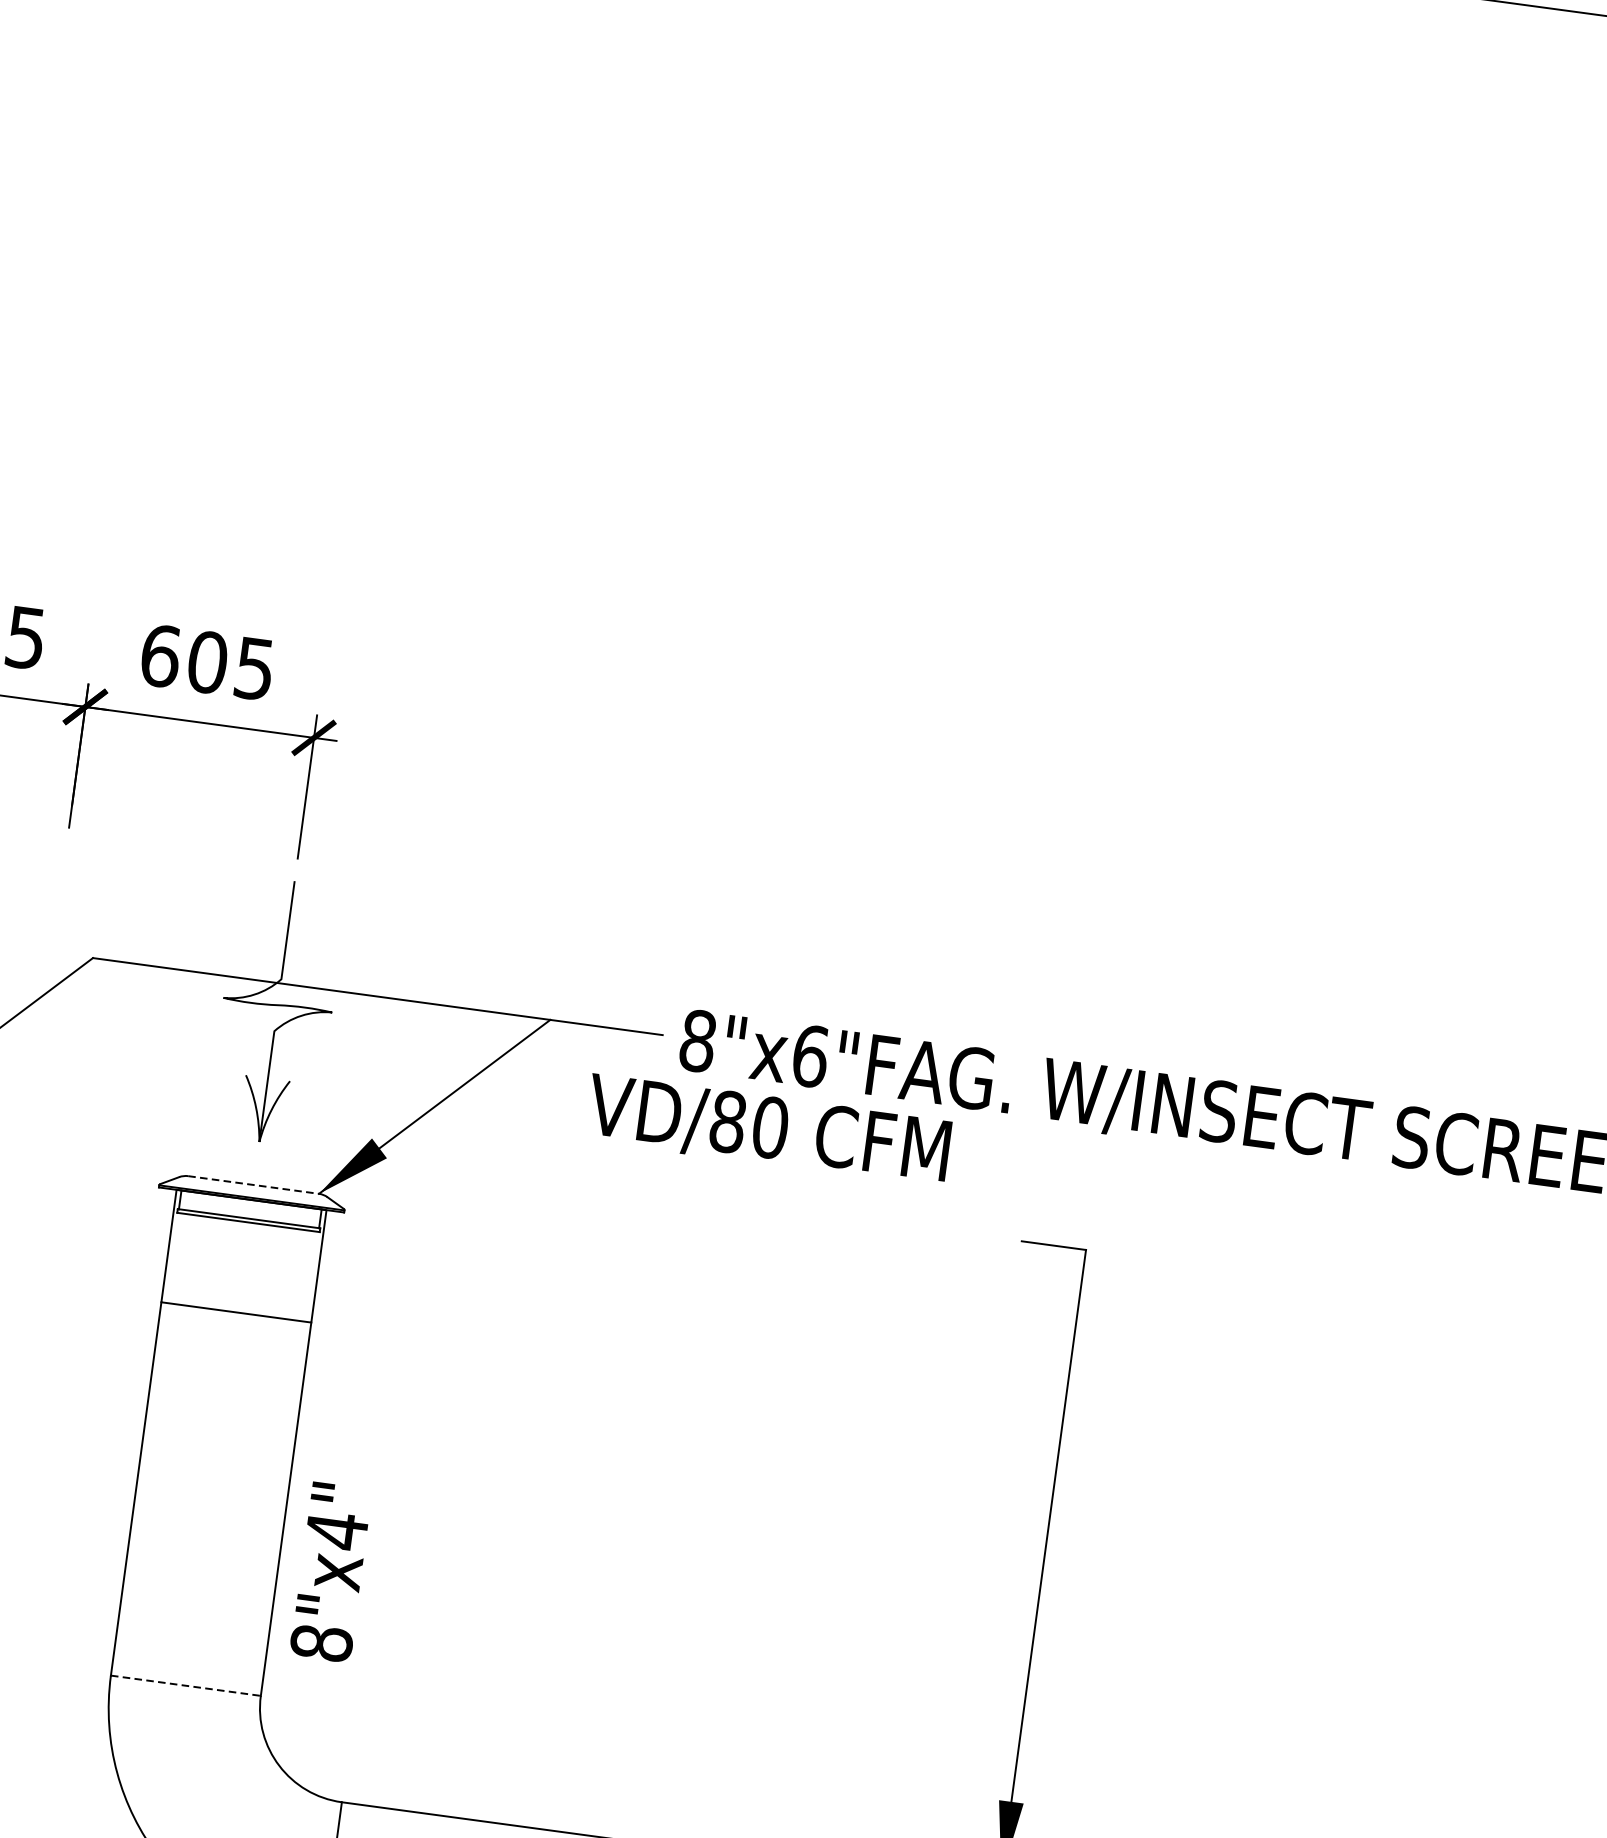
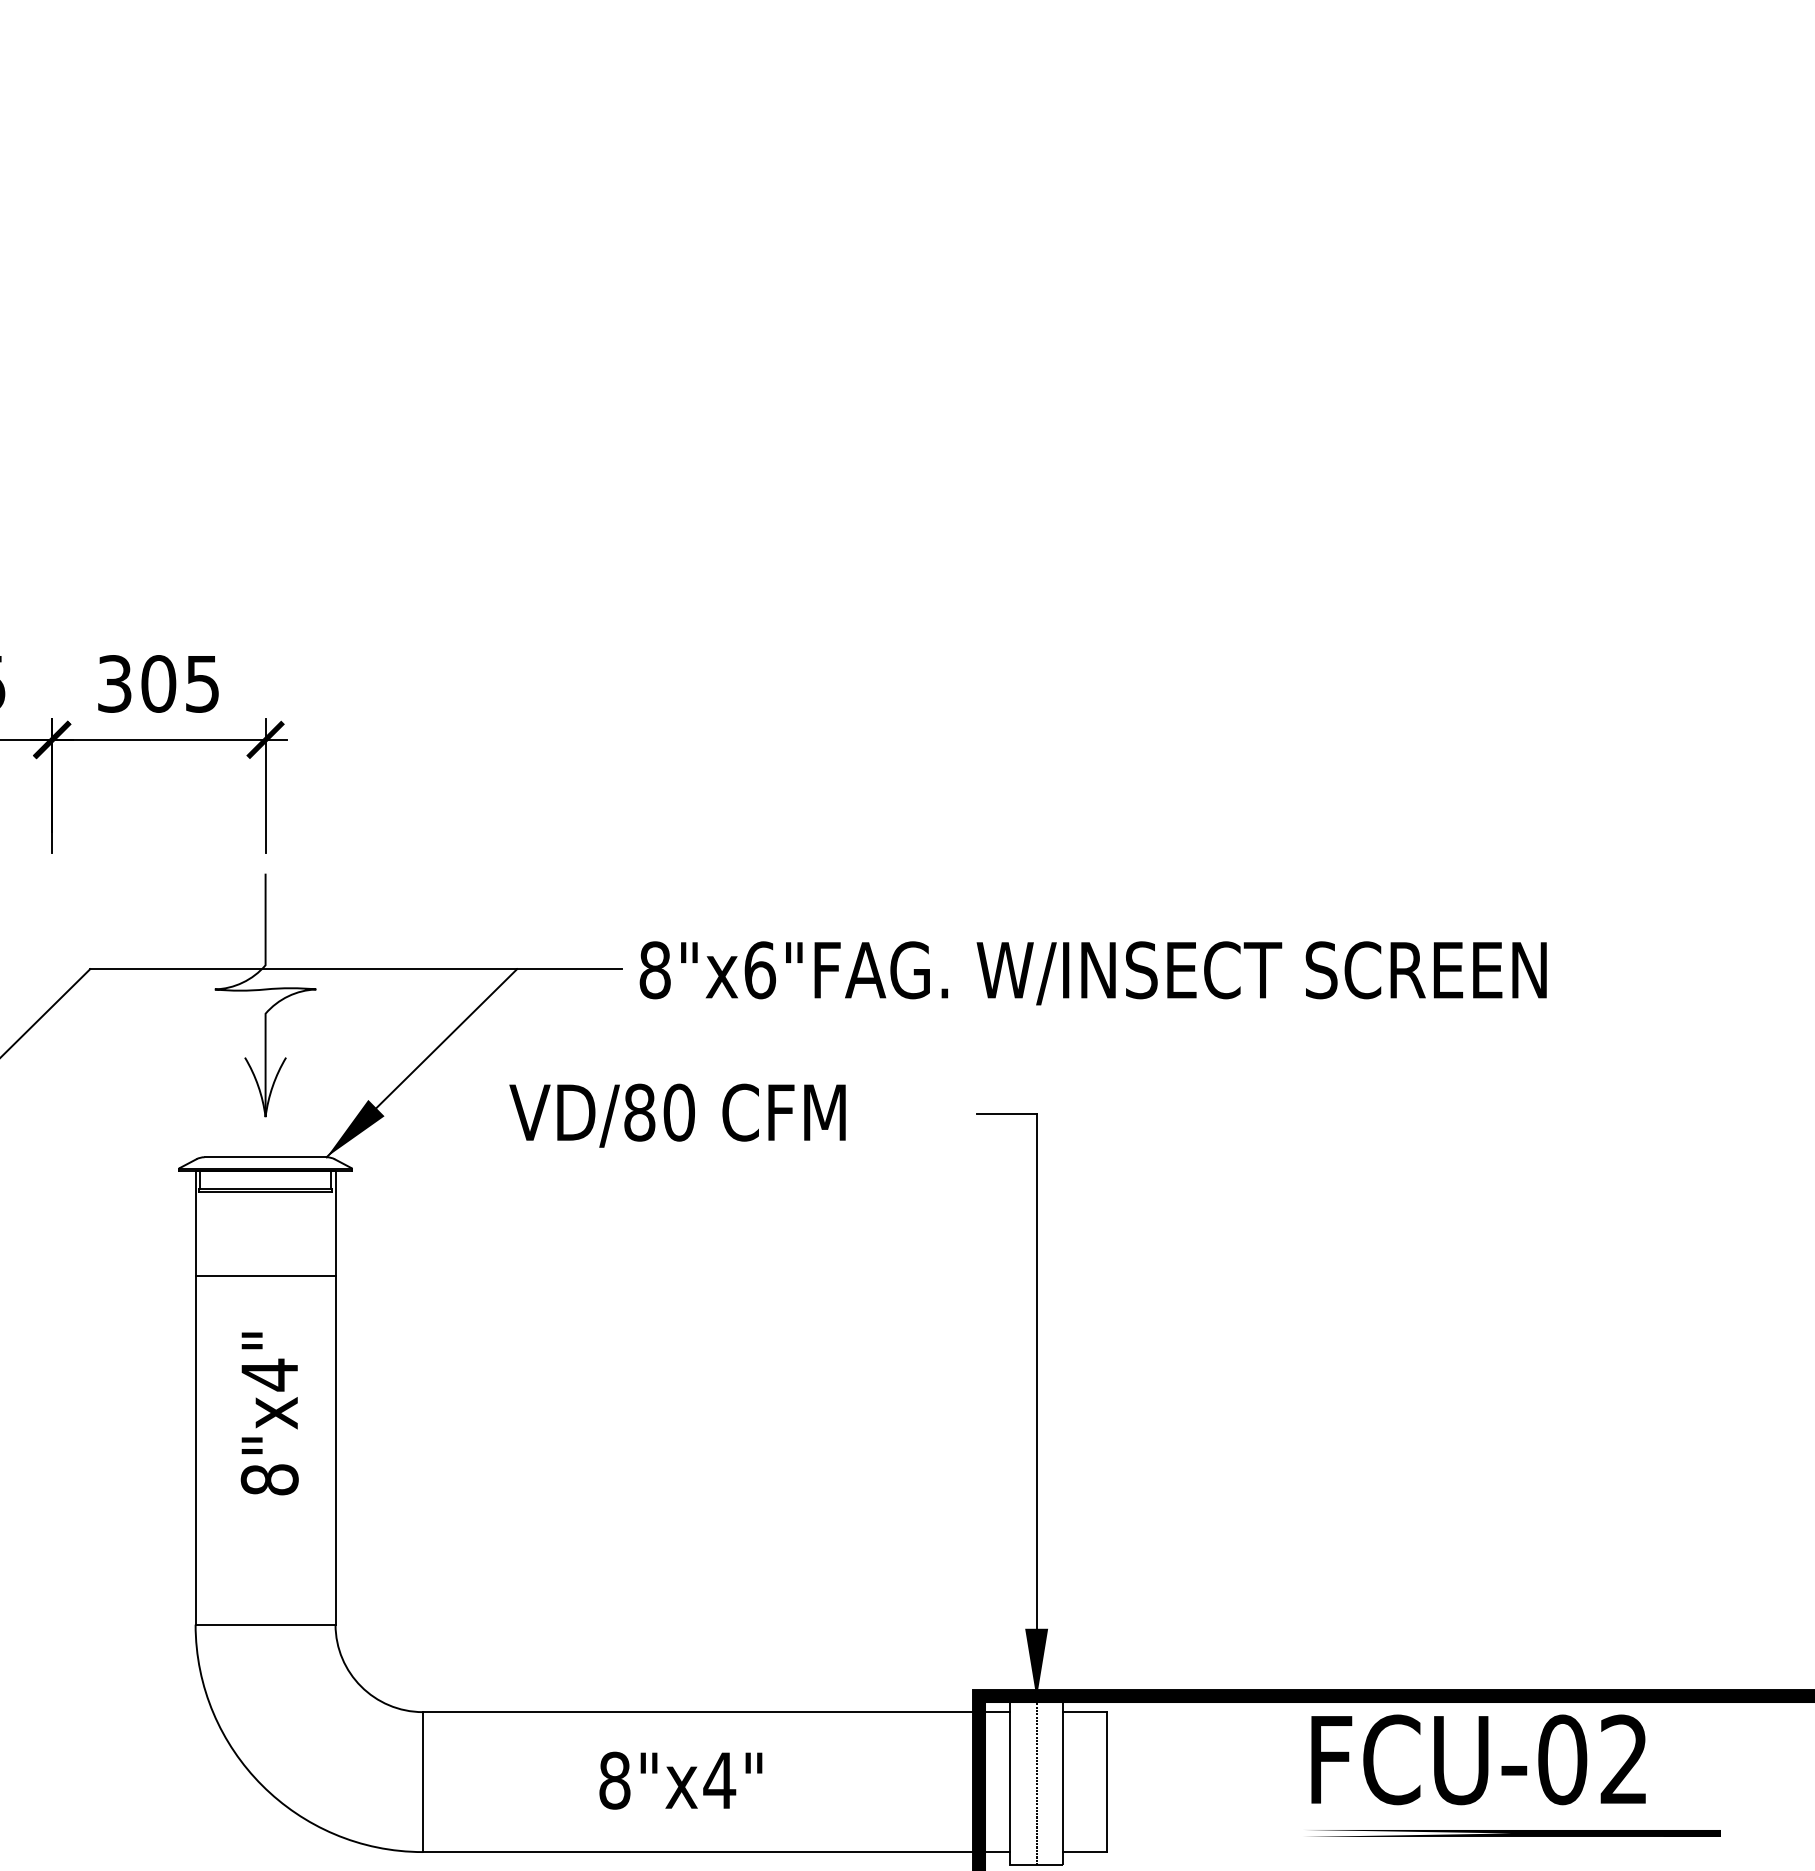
text: (160, 655) -> (114, 683), 605 -> 305
text: (768, 1130) -> (677, 1115), moved
line: (254, 1185) -> (266, 1157), dashed -> solid
text: (330, 1572) -> (269, 1413), moved
line: (185, 1685) -> (265, 1624), dashed -> solid

